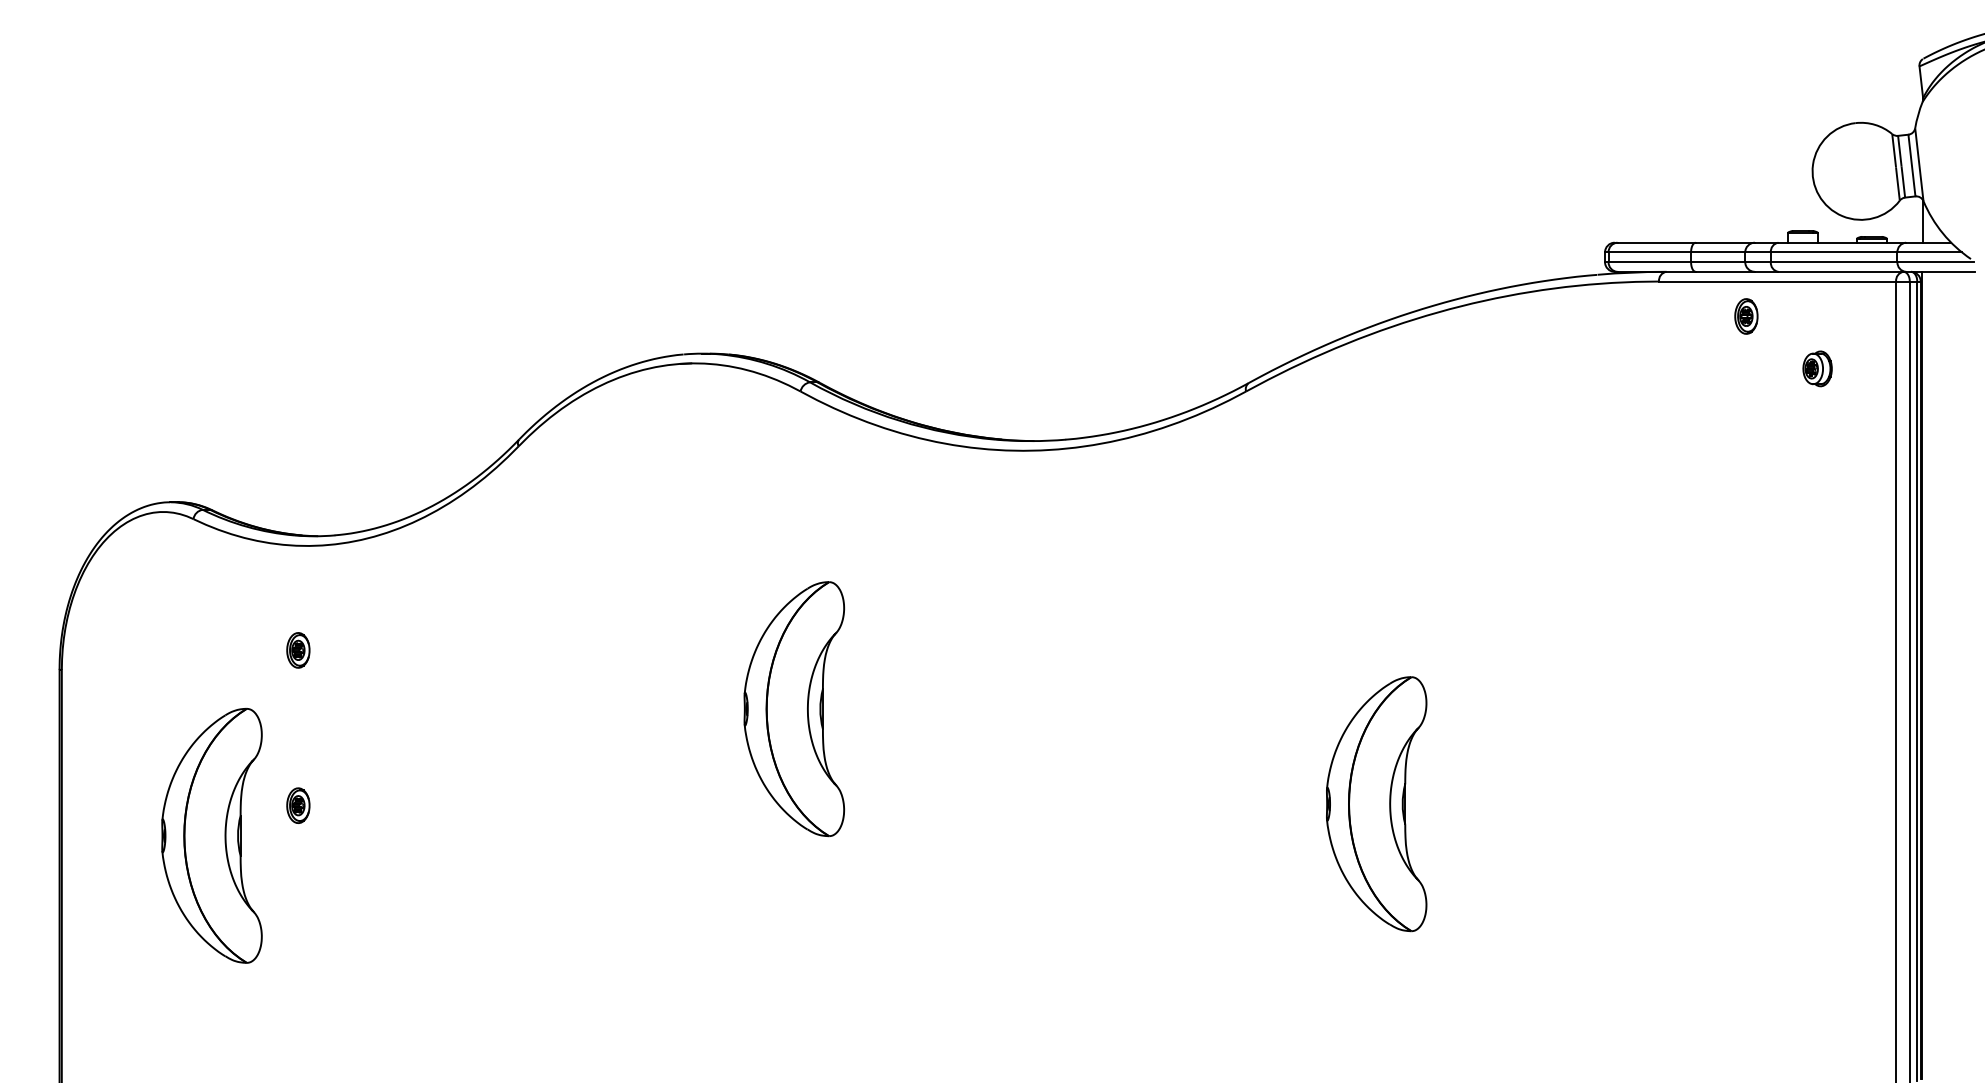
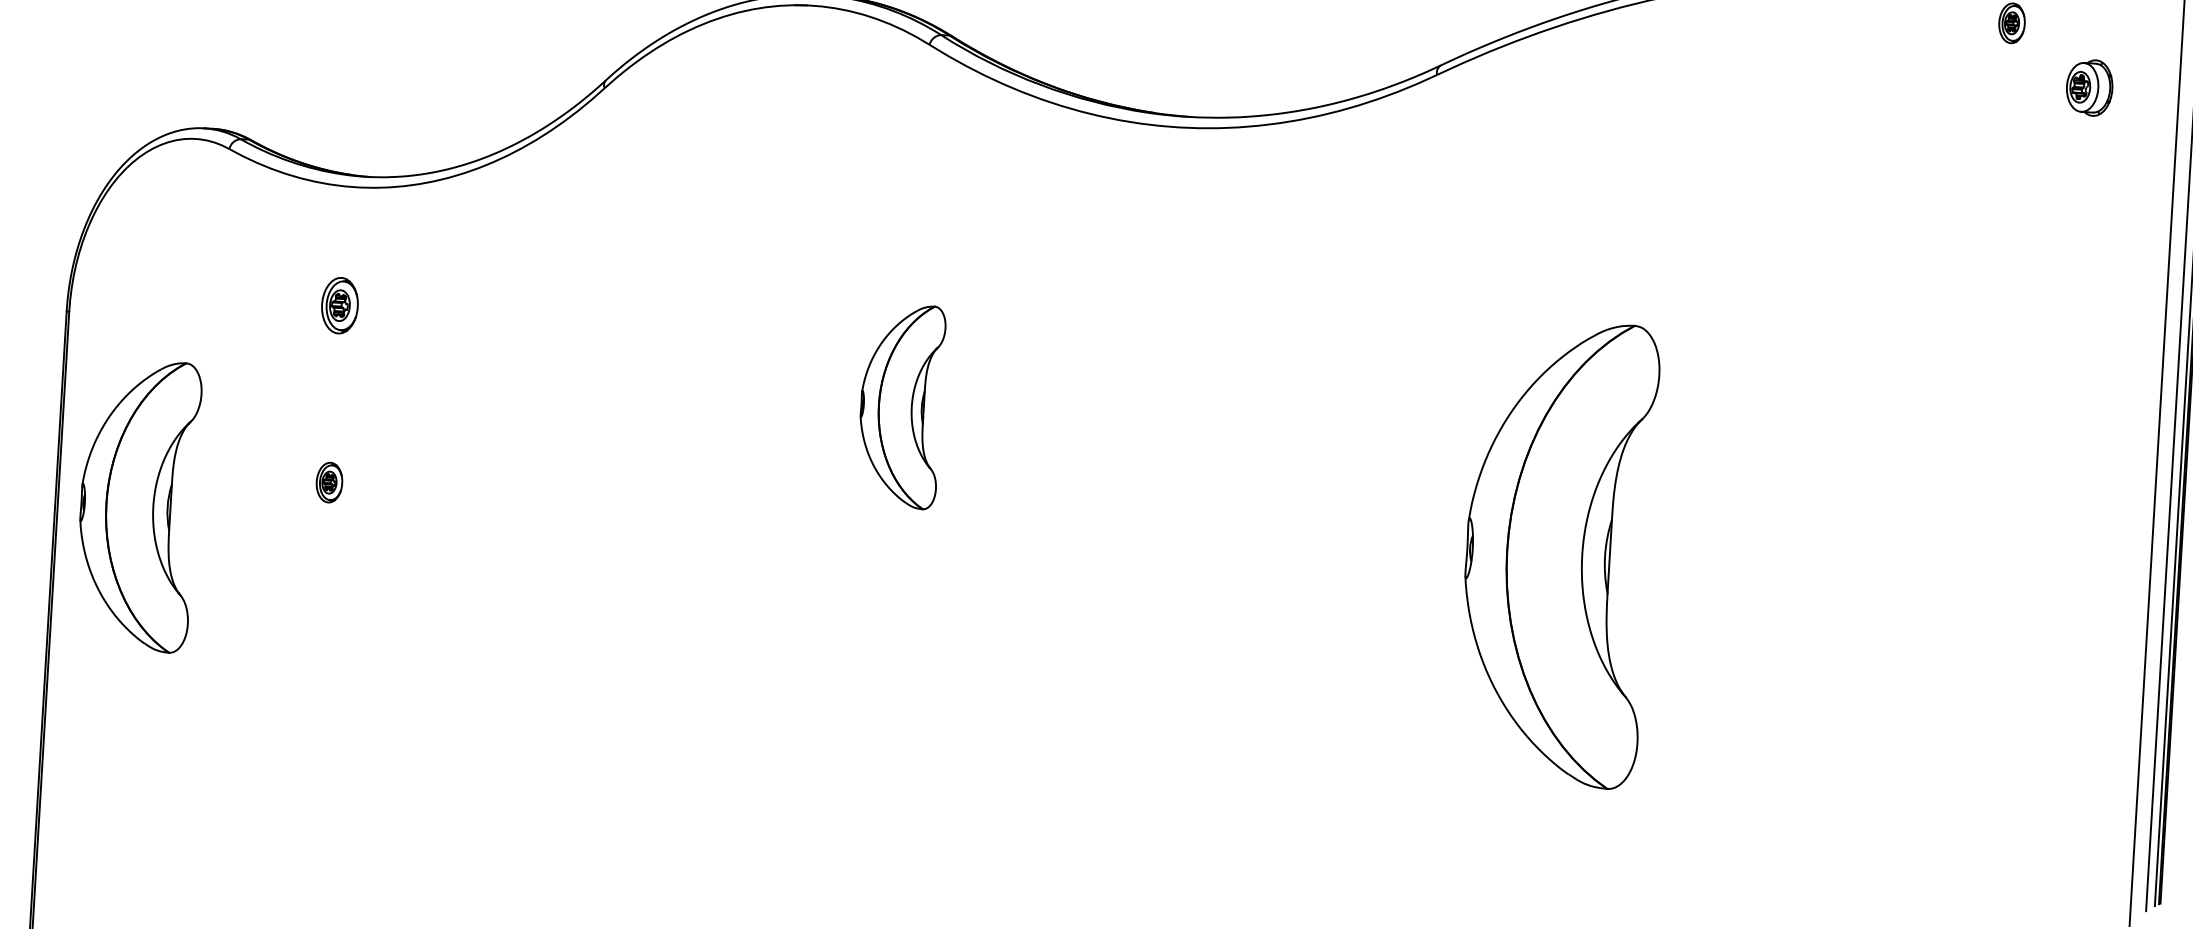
part: (1817, 368) -> (2089, 87), size x1.4
part: (298, 650) -> (340, 305), size x1.4
part: (794, 709) -> (901, 406), size x0.7
part: (1376, 804) -> (1557, 554), size x1.6
part: (211, 835) -> (137, 505), moved

